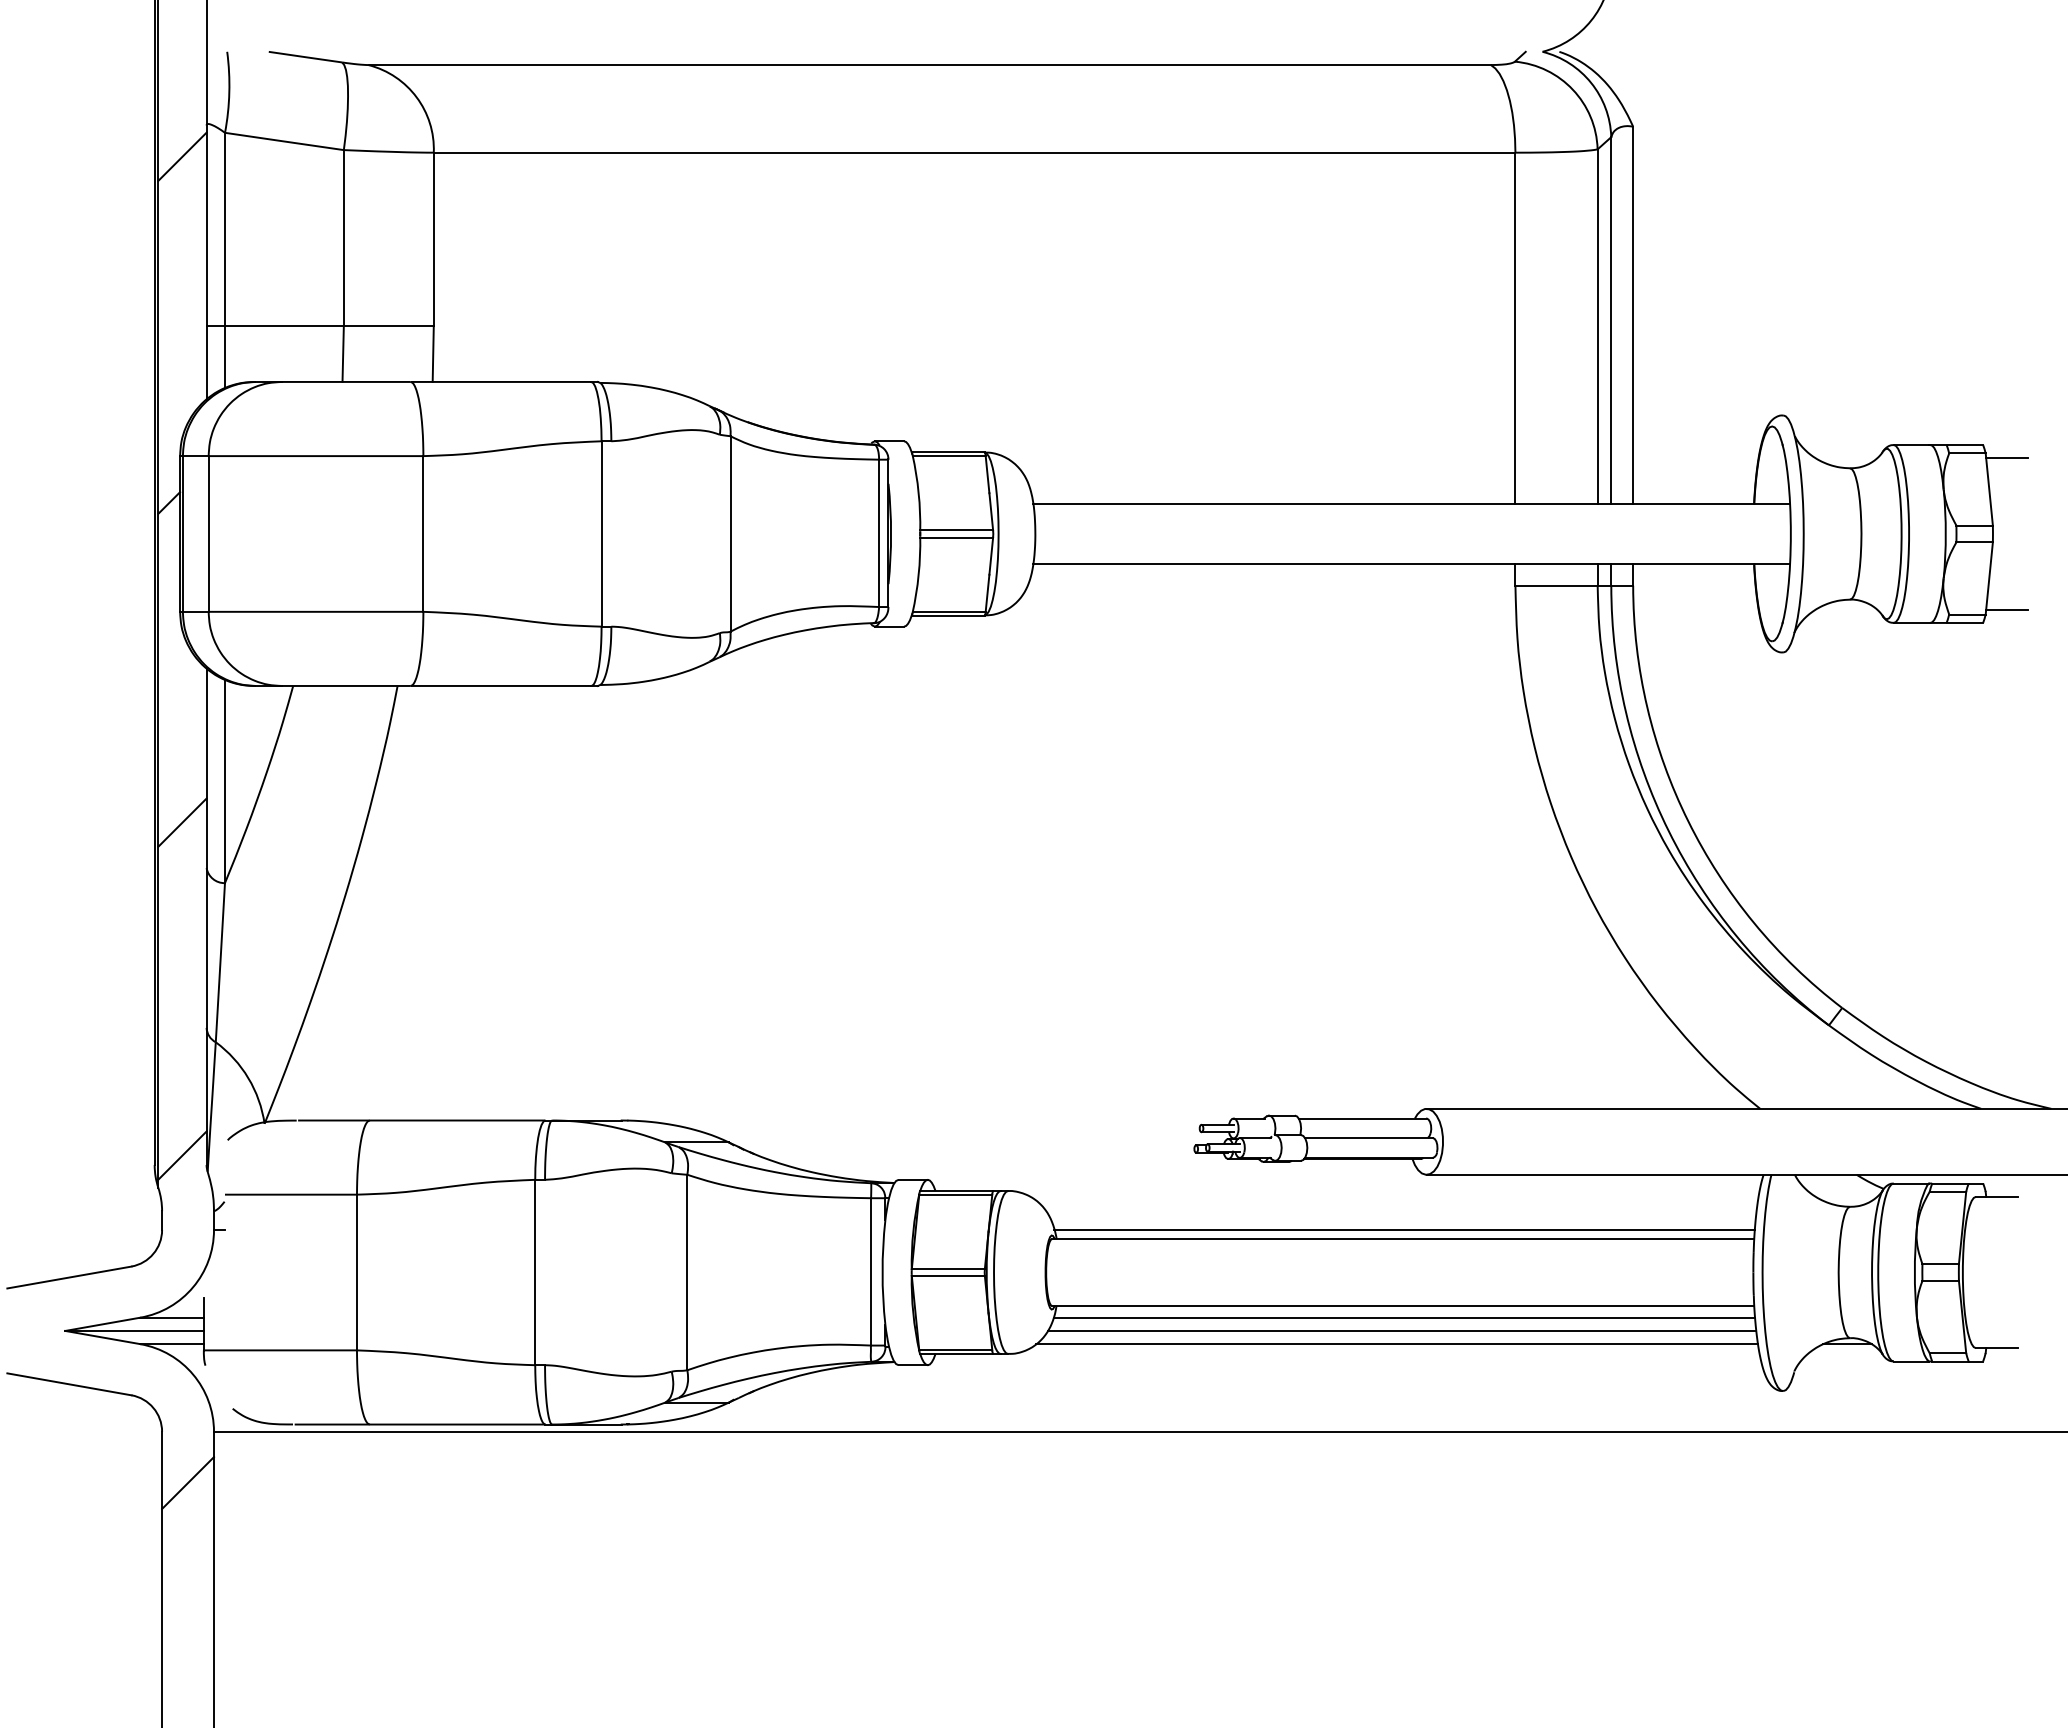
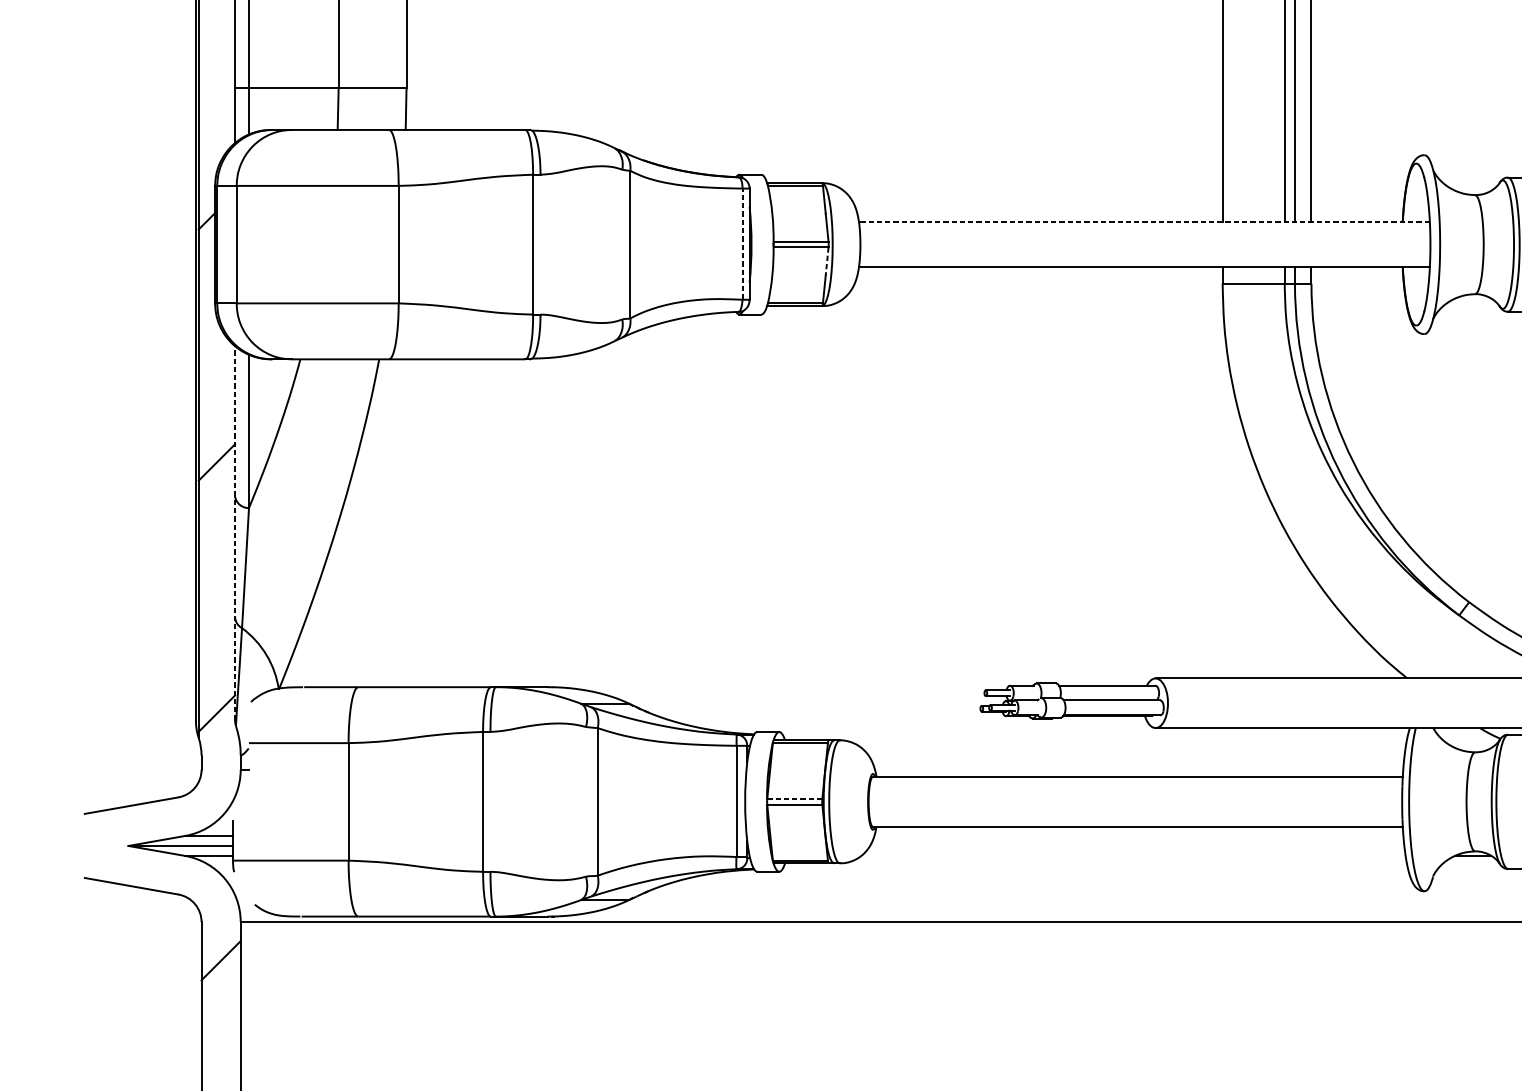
line: (1411, 504) -> (1144, 222), solid -> dashed
line: (879, 533) -> (742, 244), solid -> dashed
line: (991, 556) -> (827, 261), solid -> dashed
line: (206, 916) -> (235, 533), solid -> dashed
line: (1404, 1230) -> (1138, 770), removed
line: (948, 1268) -> (794, 798), solid -> dashed
line: (1403, 1317) -> (1138, 835), removed
line: (1401, 1330) -> (1136, 845), removed
line: (1396, 1344) -> (1132, 856), removed

